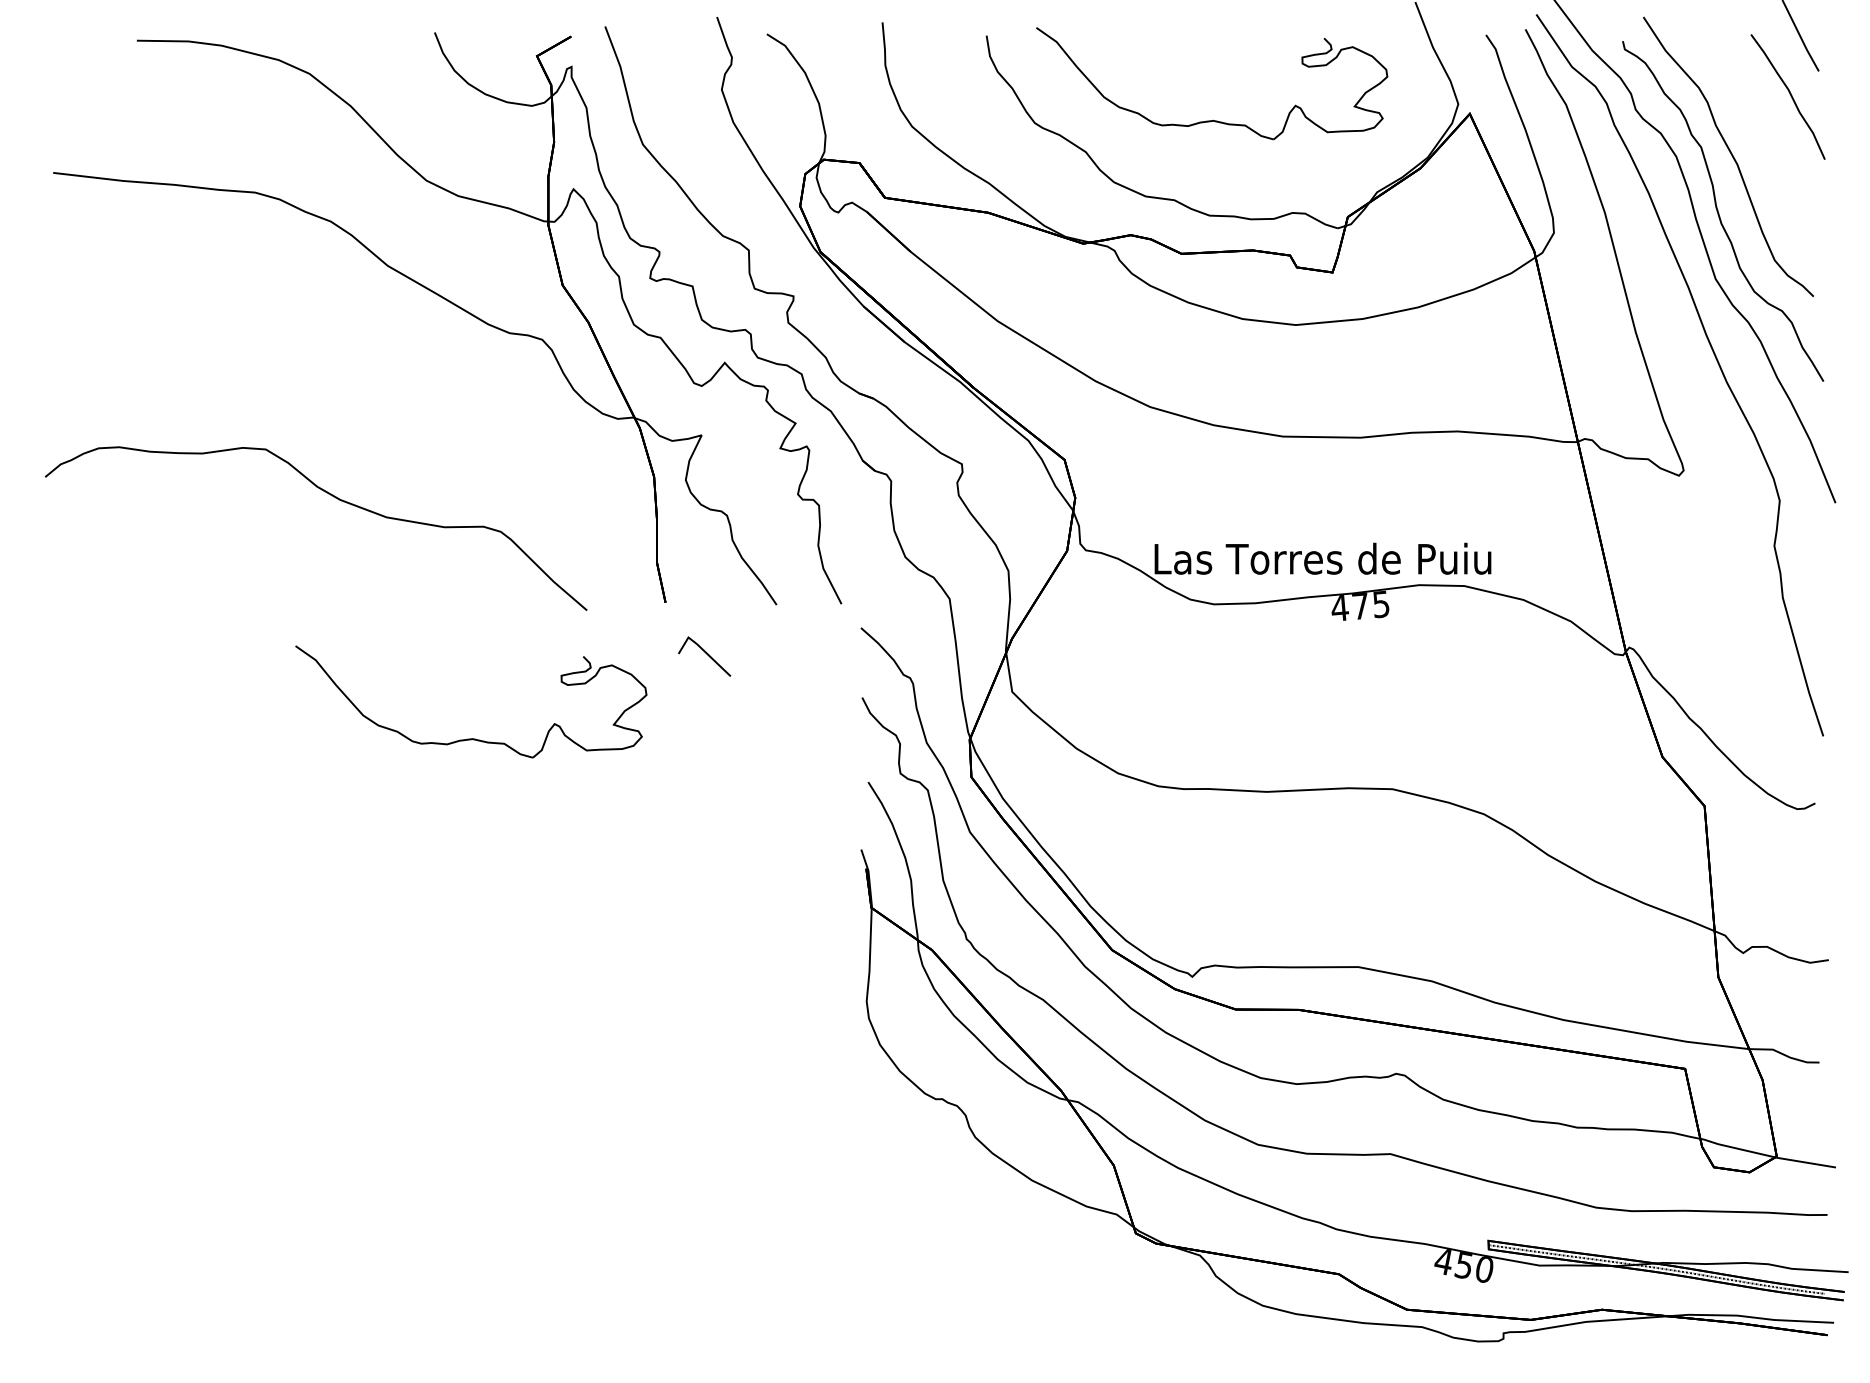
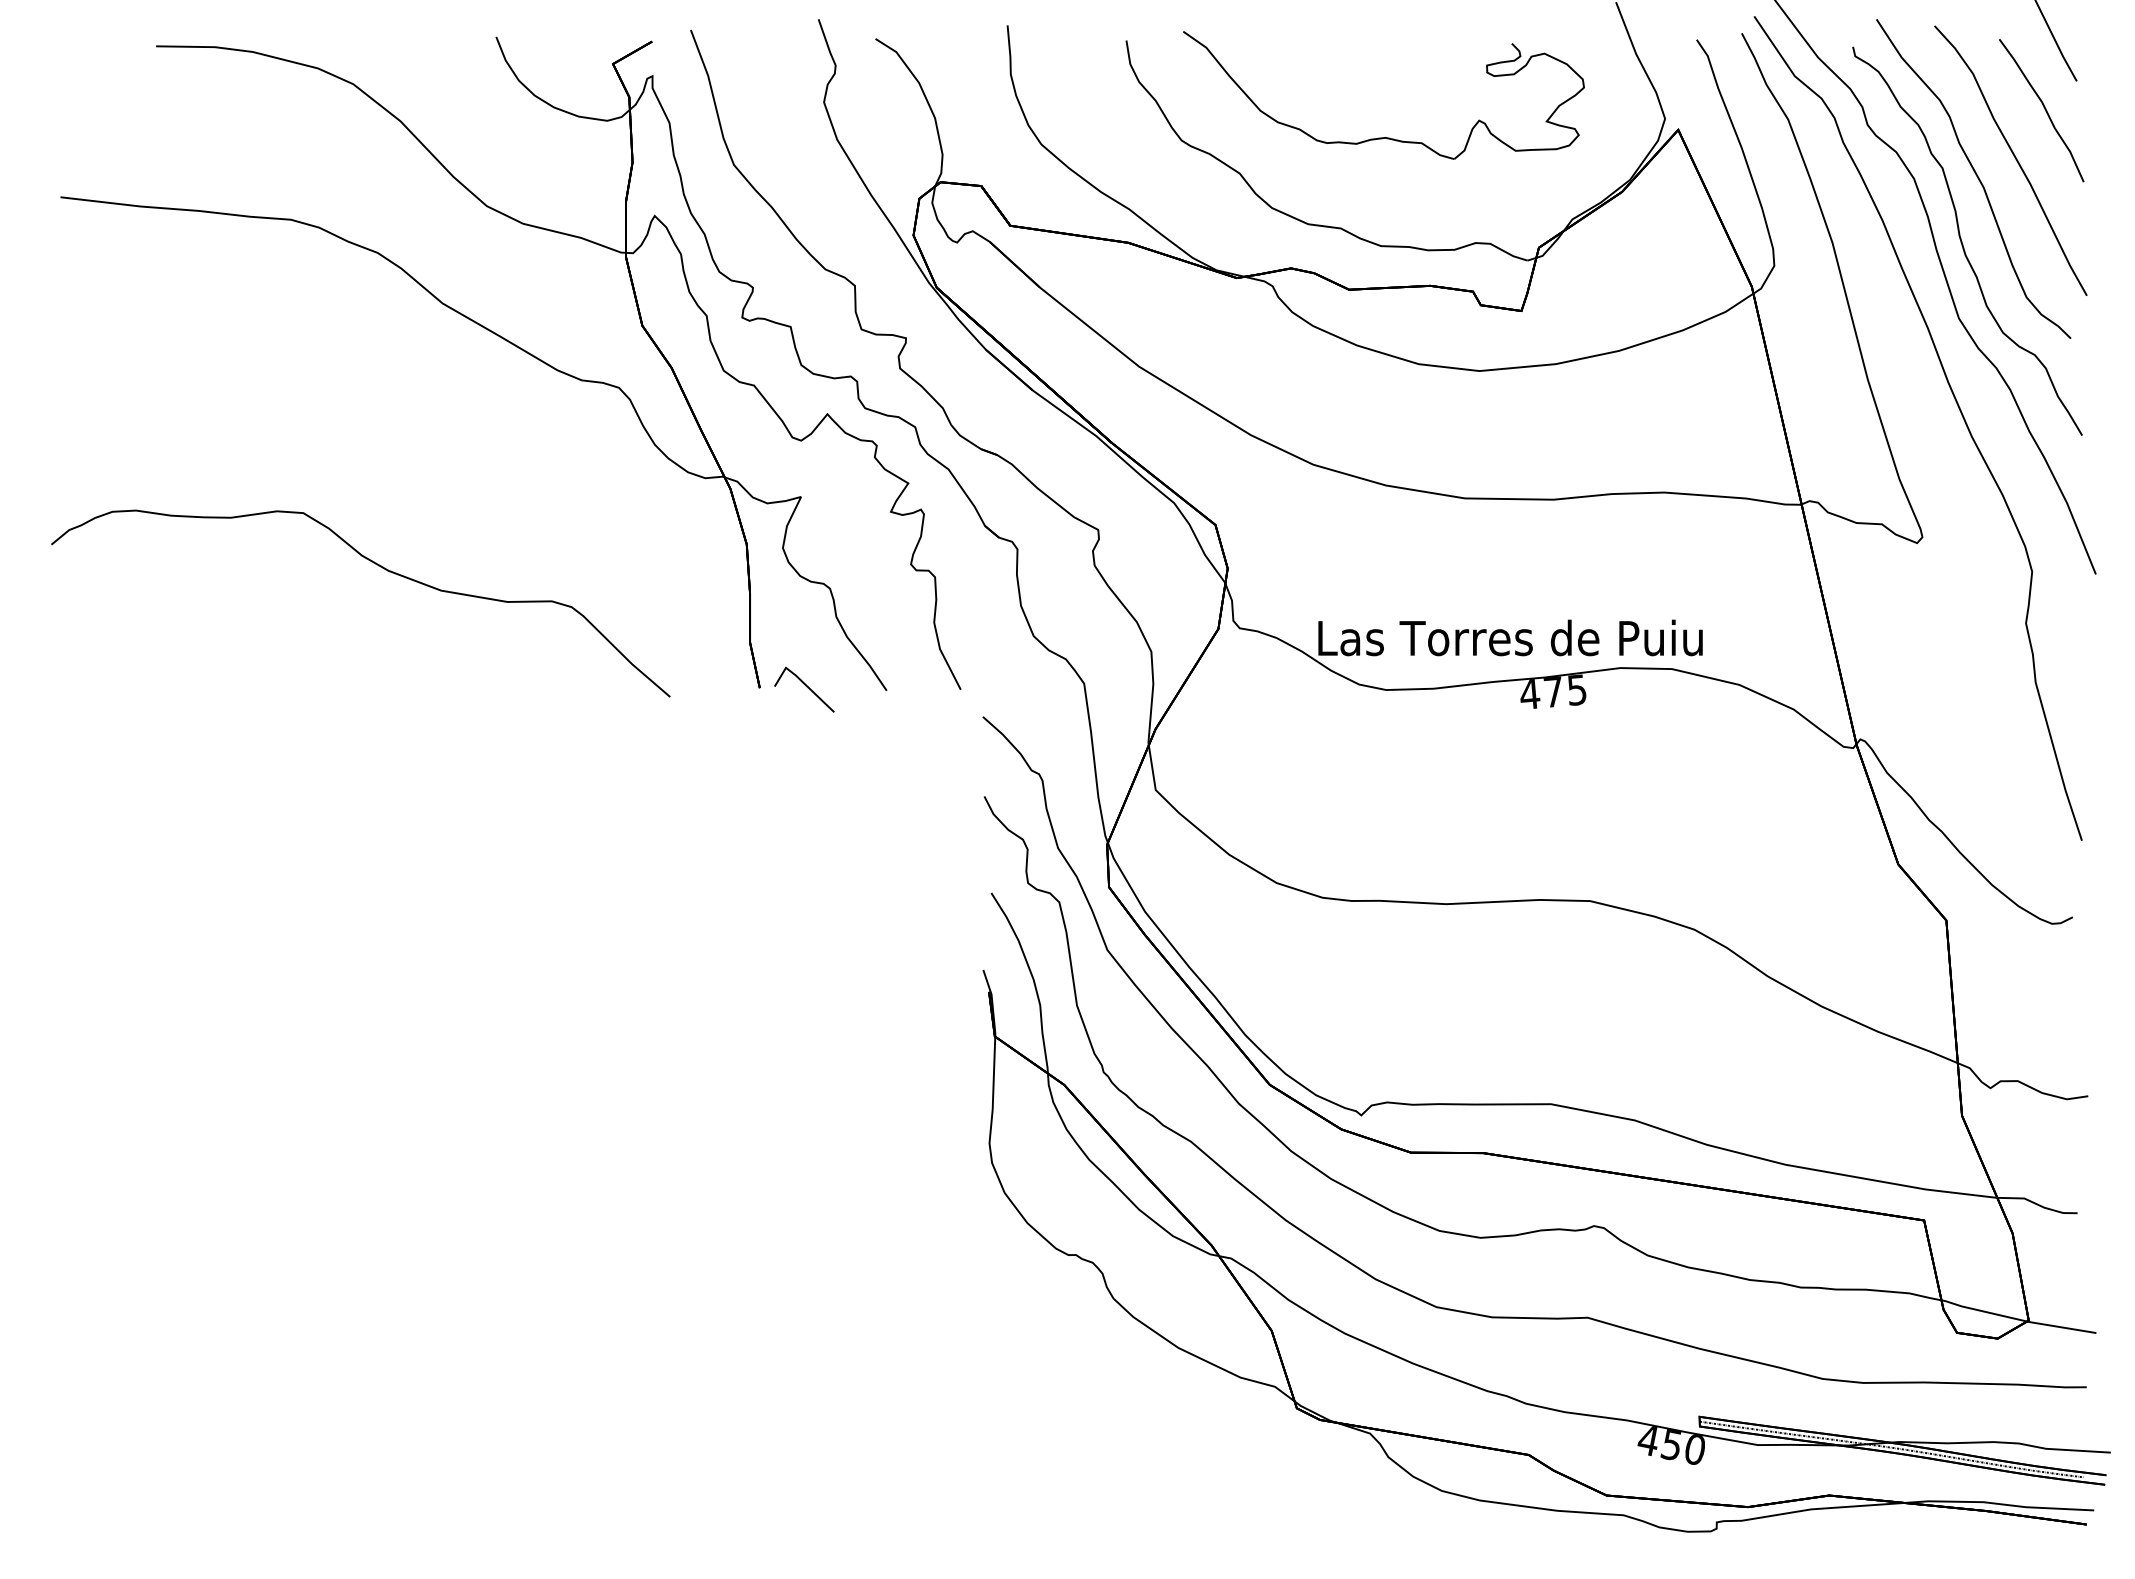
curve: (1763, 137) -> (2013, 156), added
line: (706, 654) -> (806, 687), moved
part: (470, 738) -> (537, 843), removed

